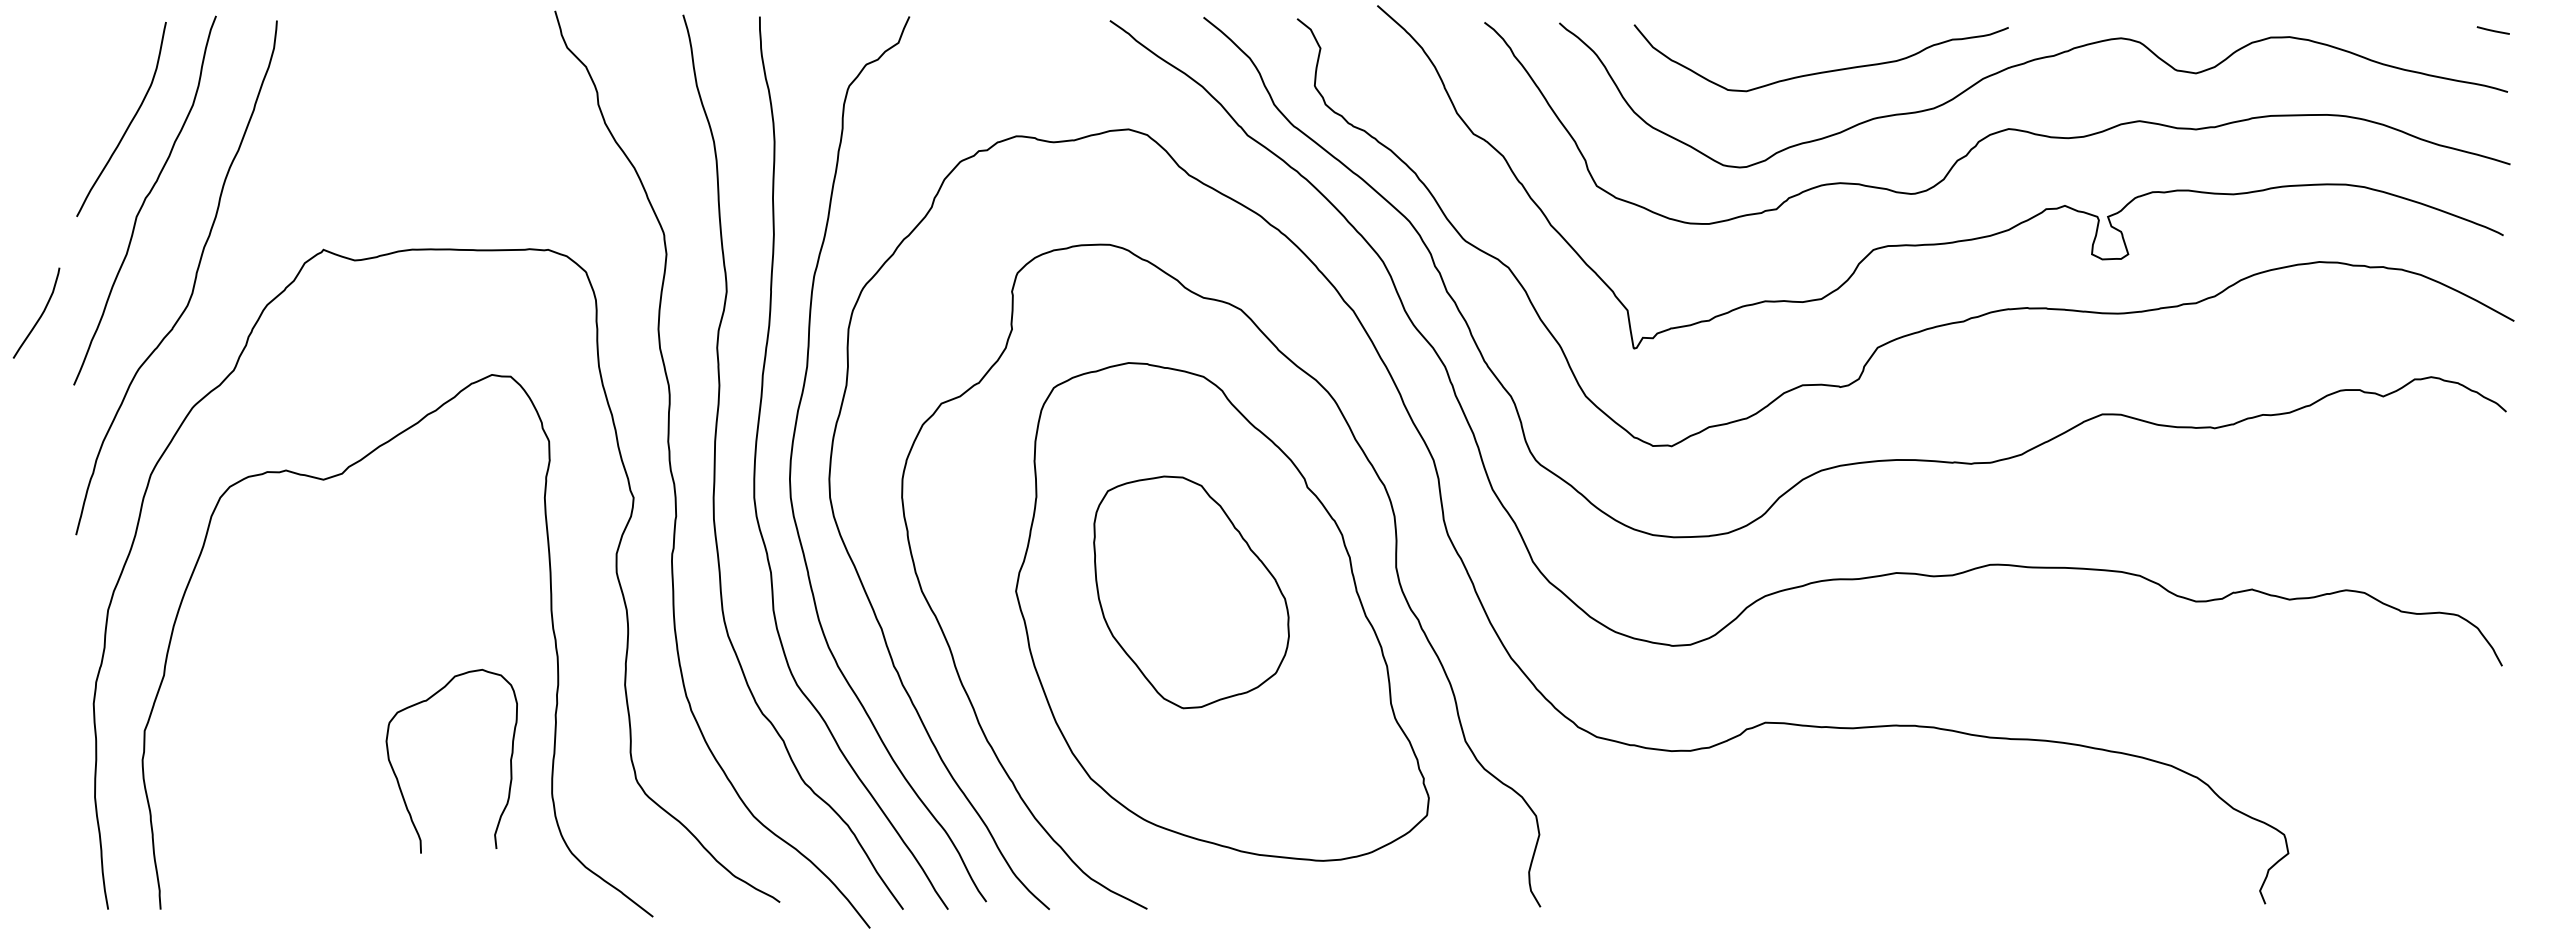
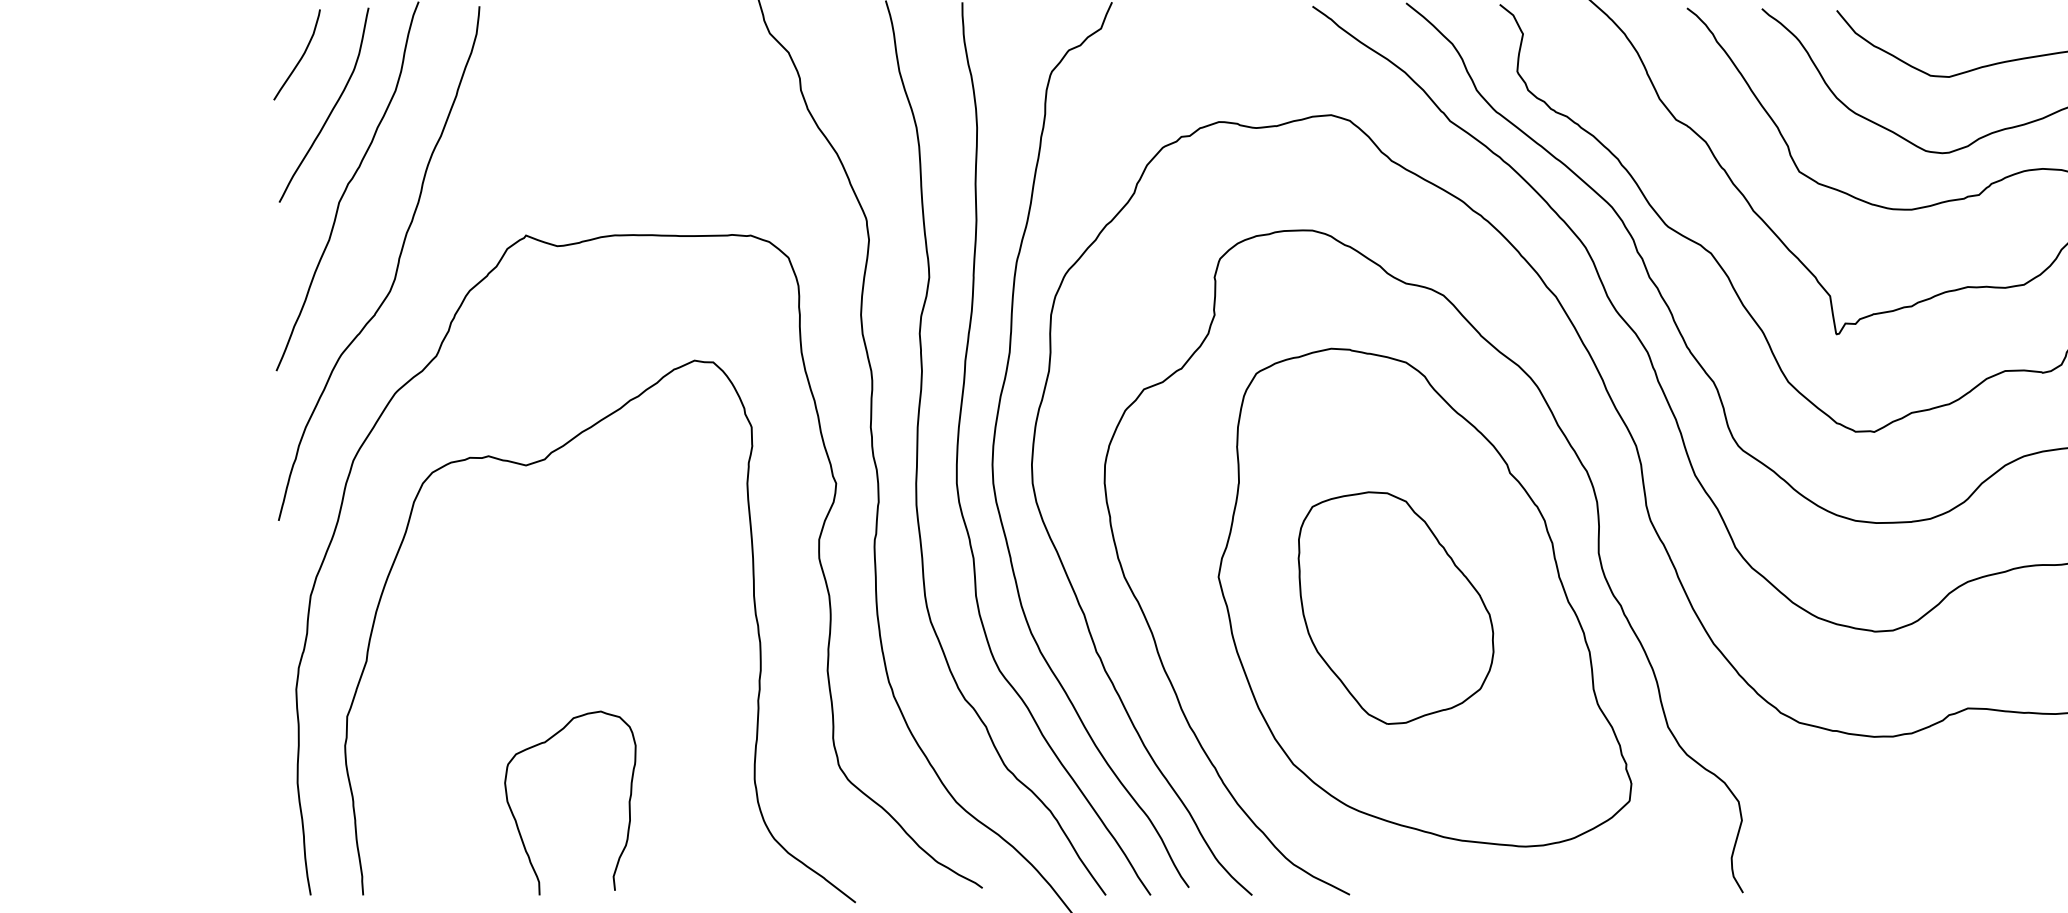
curve: (40, 315) -> (301, 57), moved
part: (1191, 592) -> (1396, 608), moved
curve: (398, 779) -> (517, 821), moved

